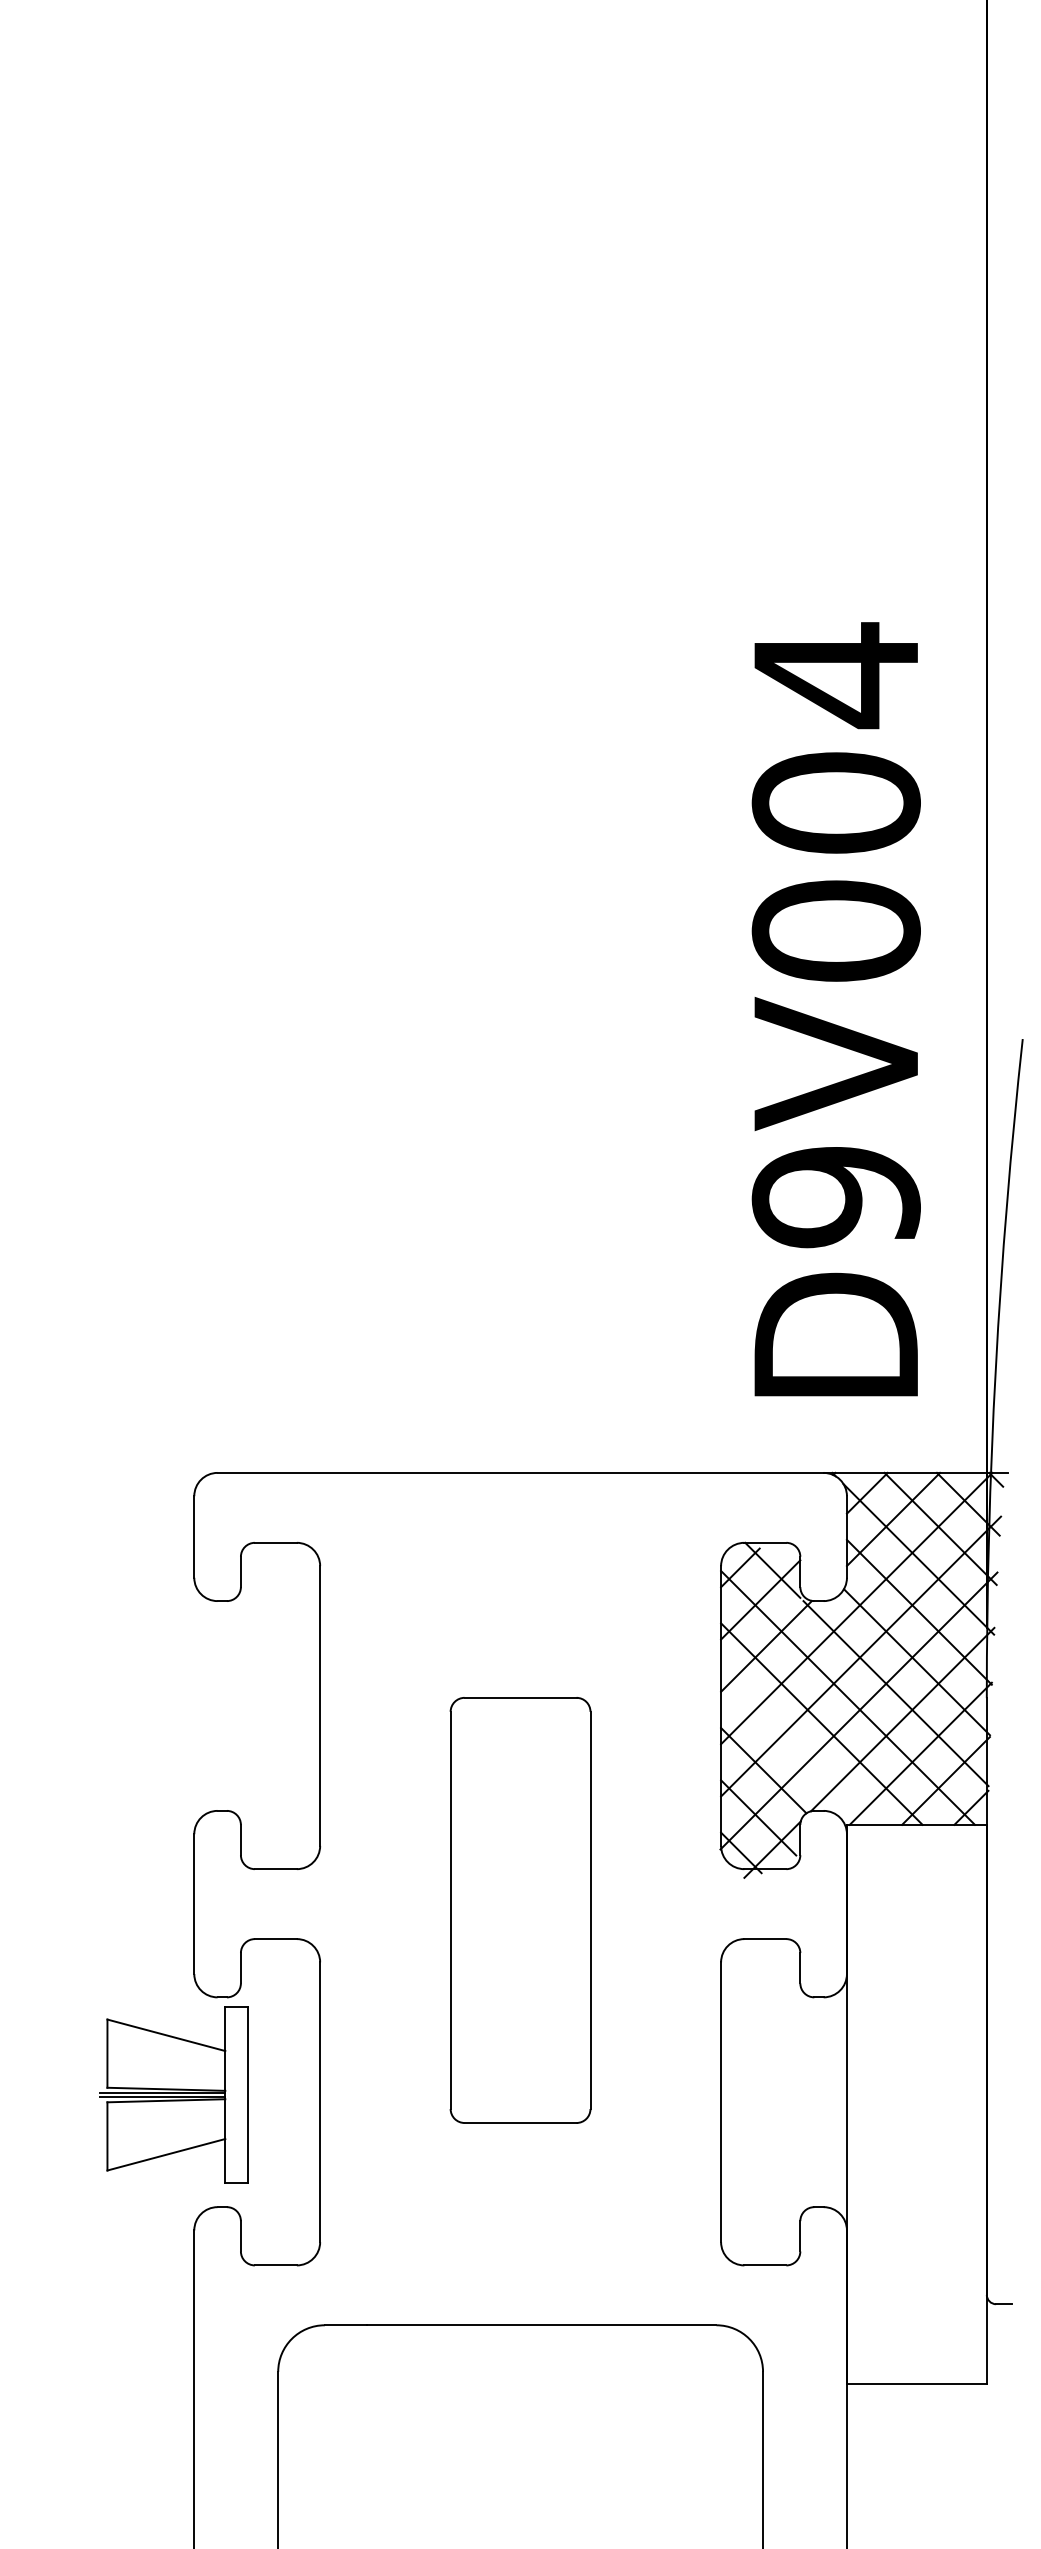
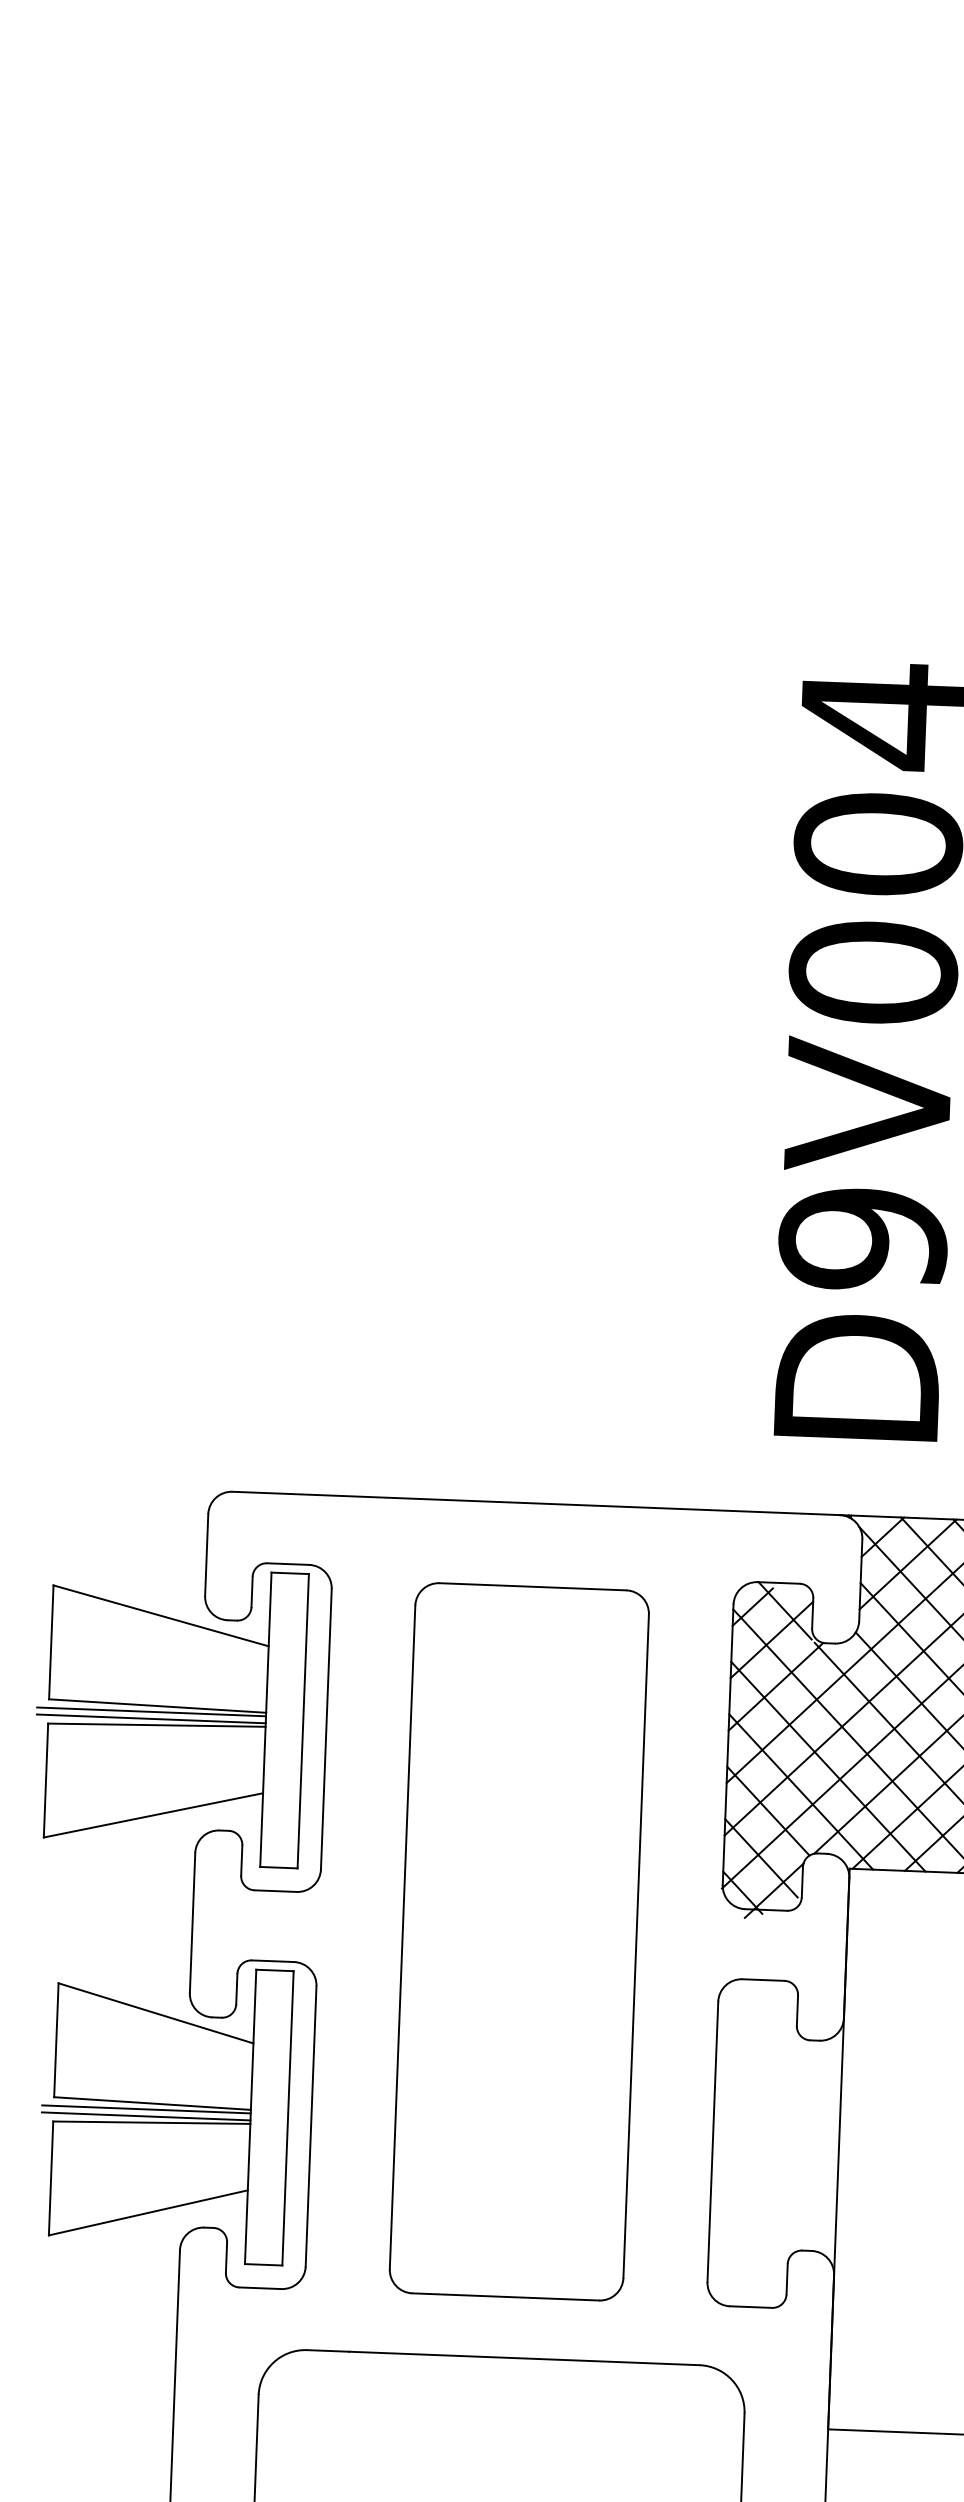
part: (163, 1698) -> (169, 1715), added
line: (795, 1749) -> (801, 1791), added
part: (520, 1910) -> (519, 1941), size x1.67
part: (173, 2094) -> (164, 2113), size x1.67

